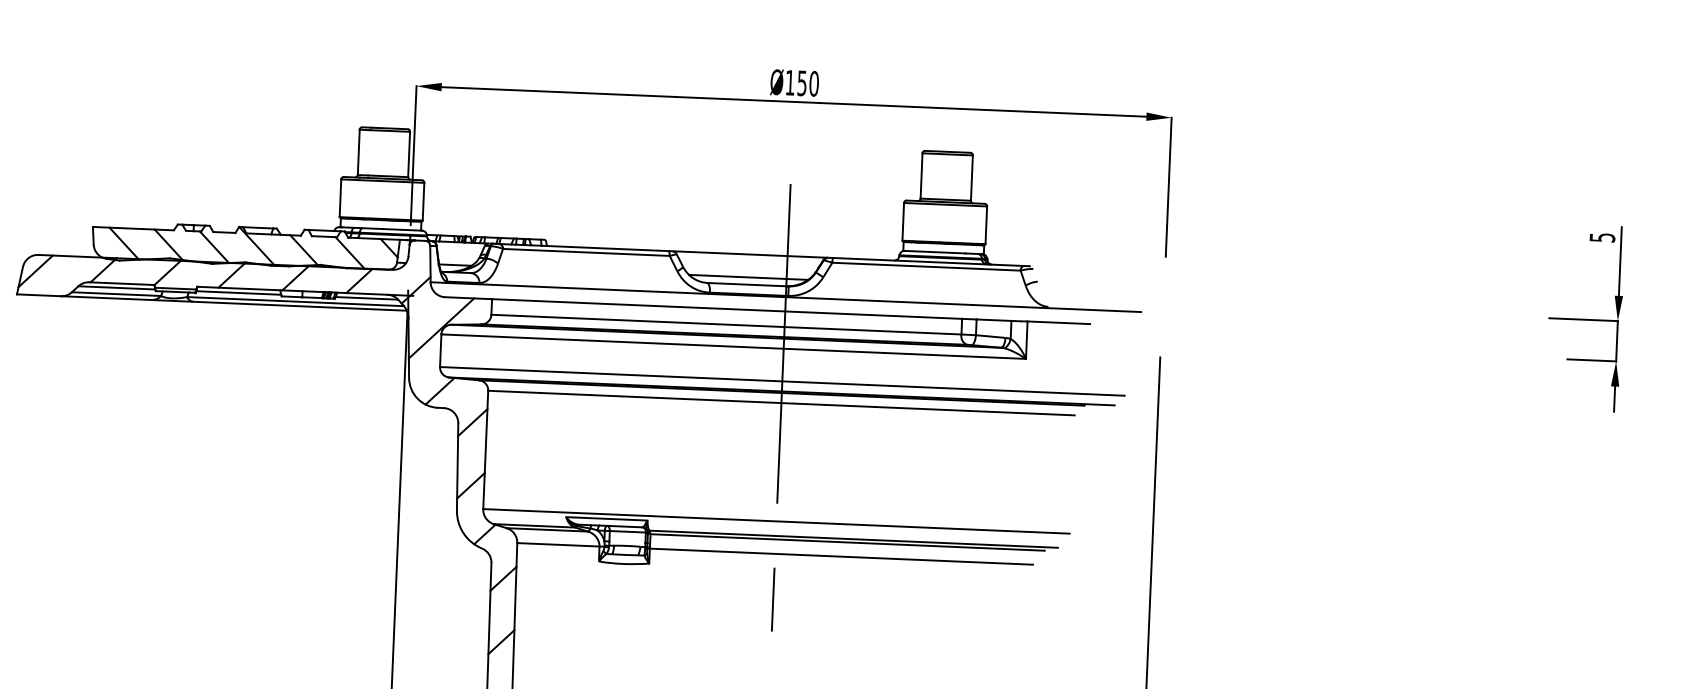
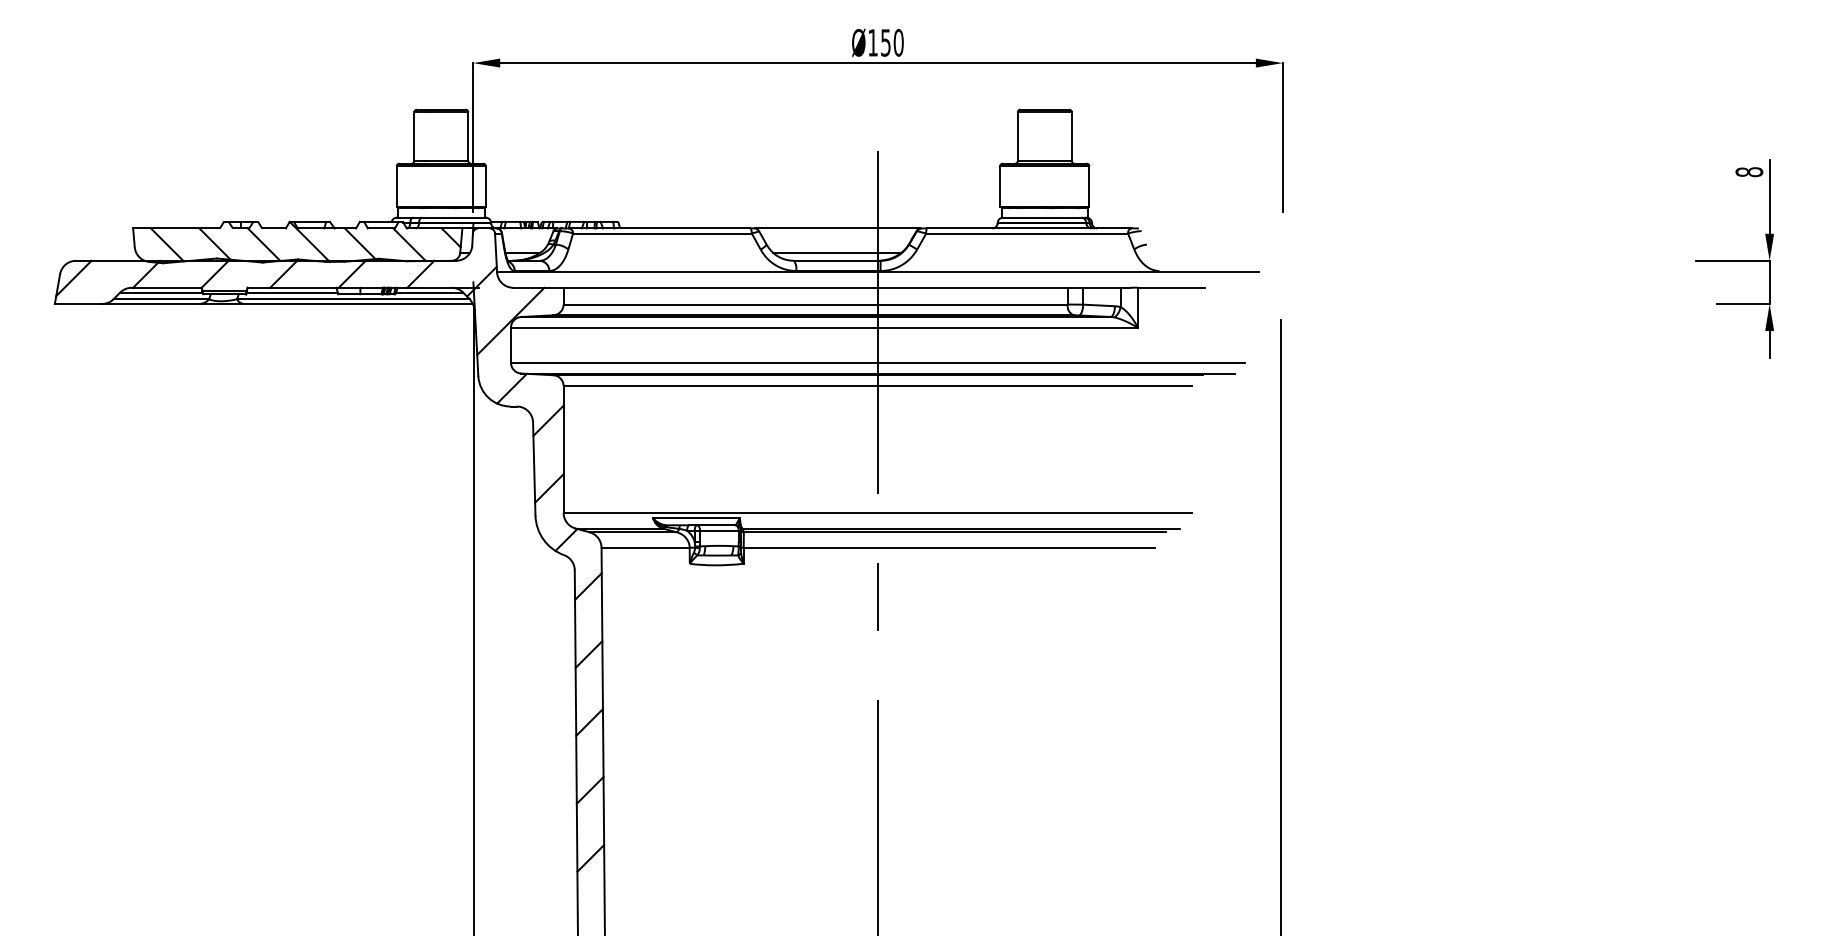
text: (1602, 238) -> (1749, 172), 5 -> 8

